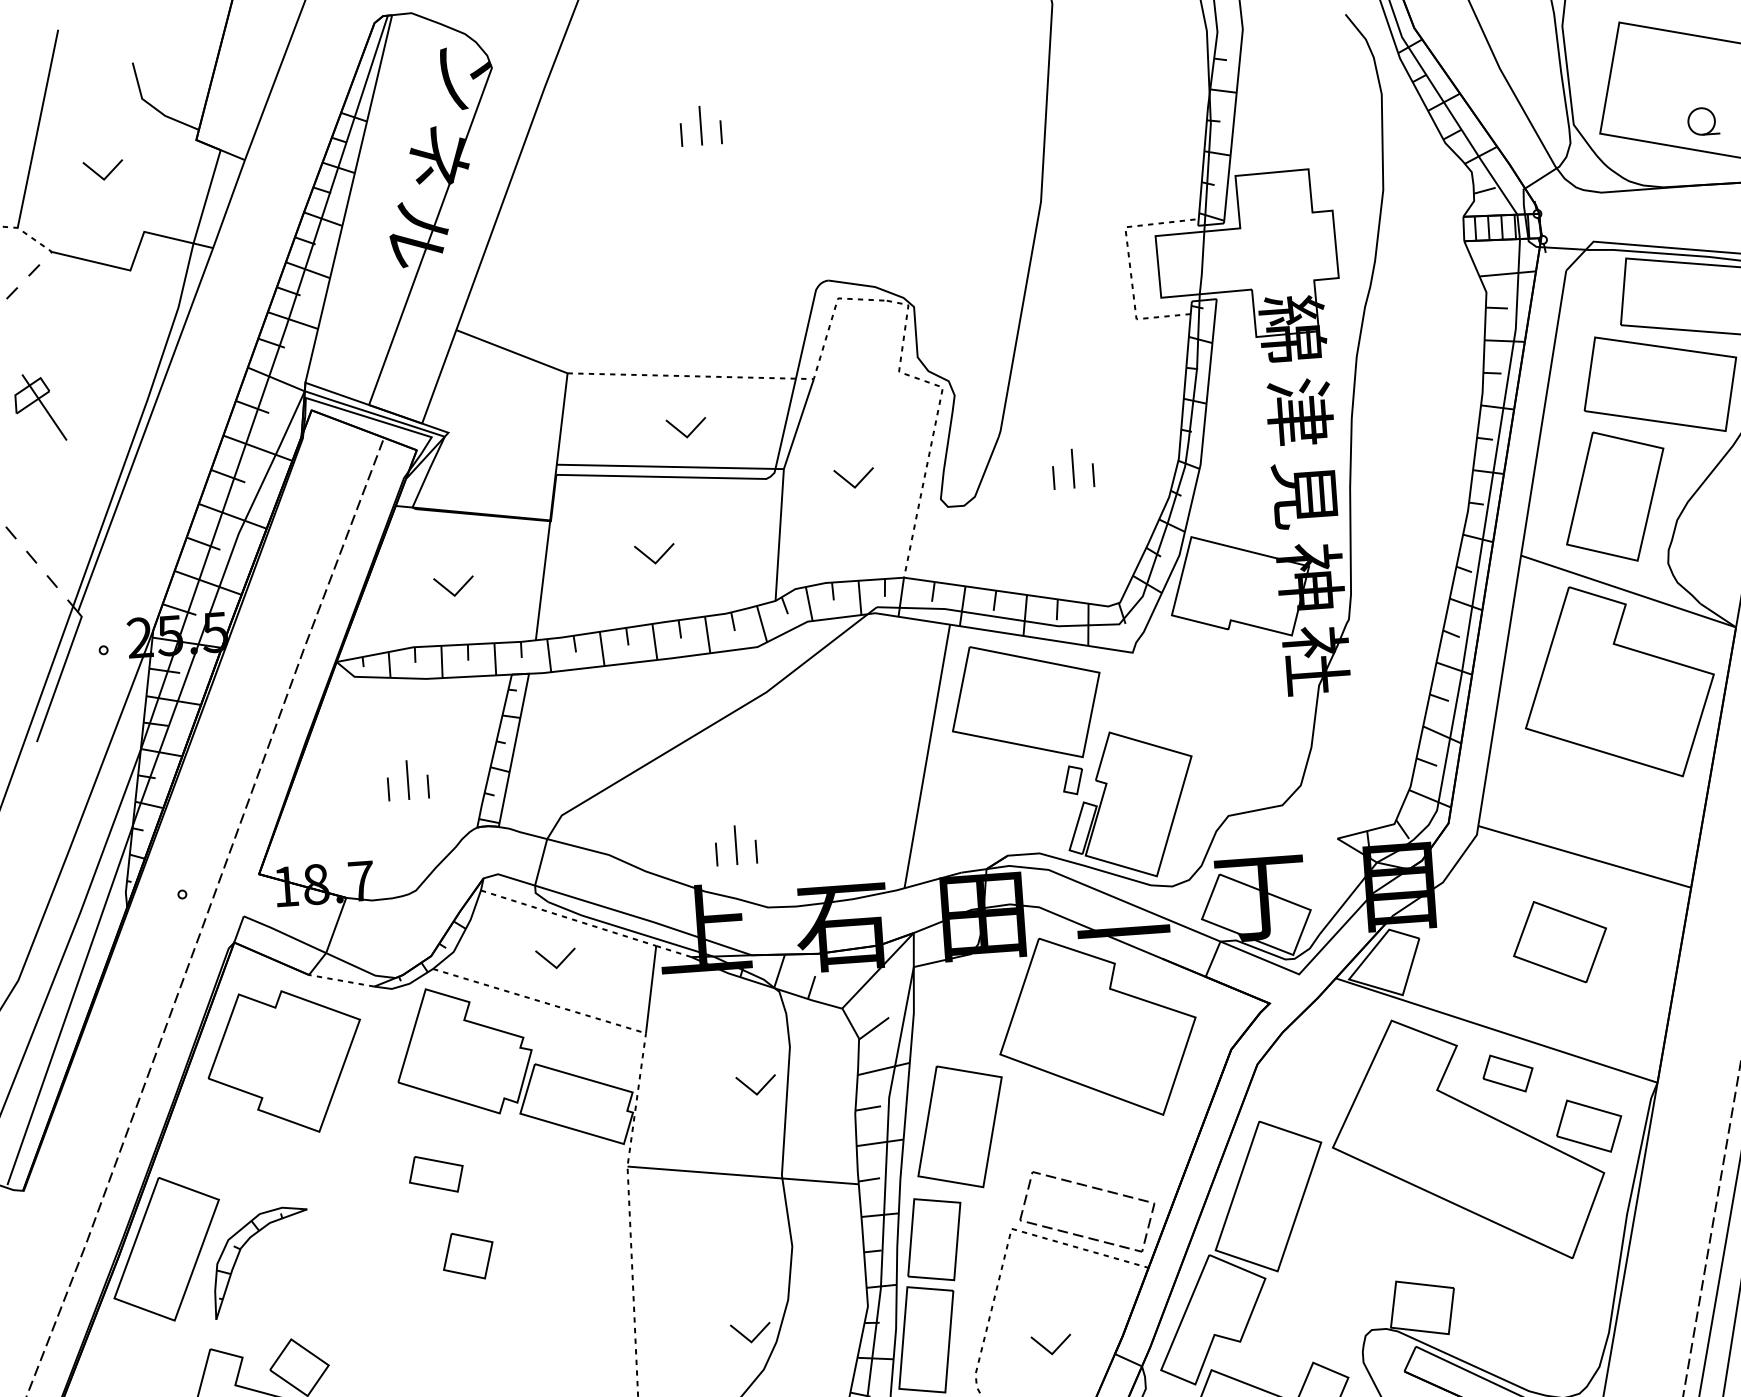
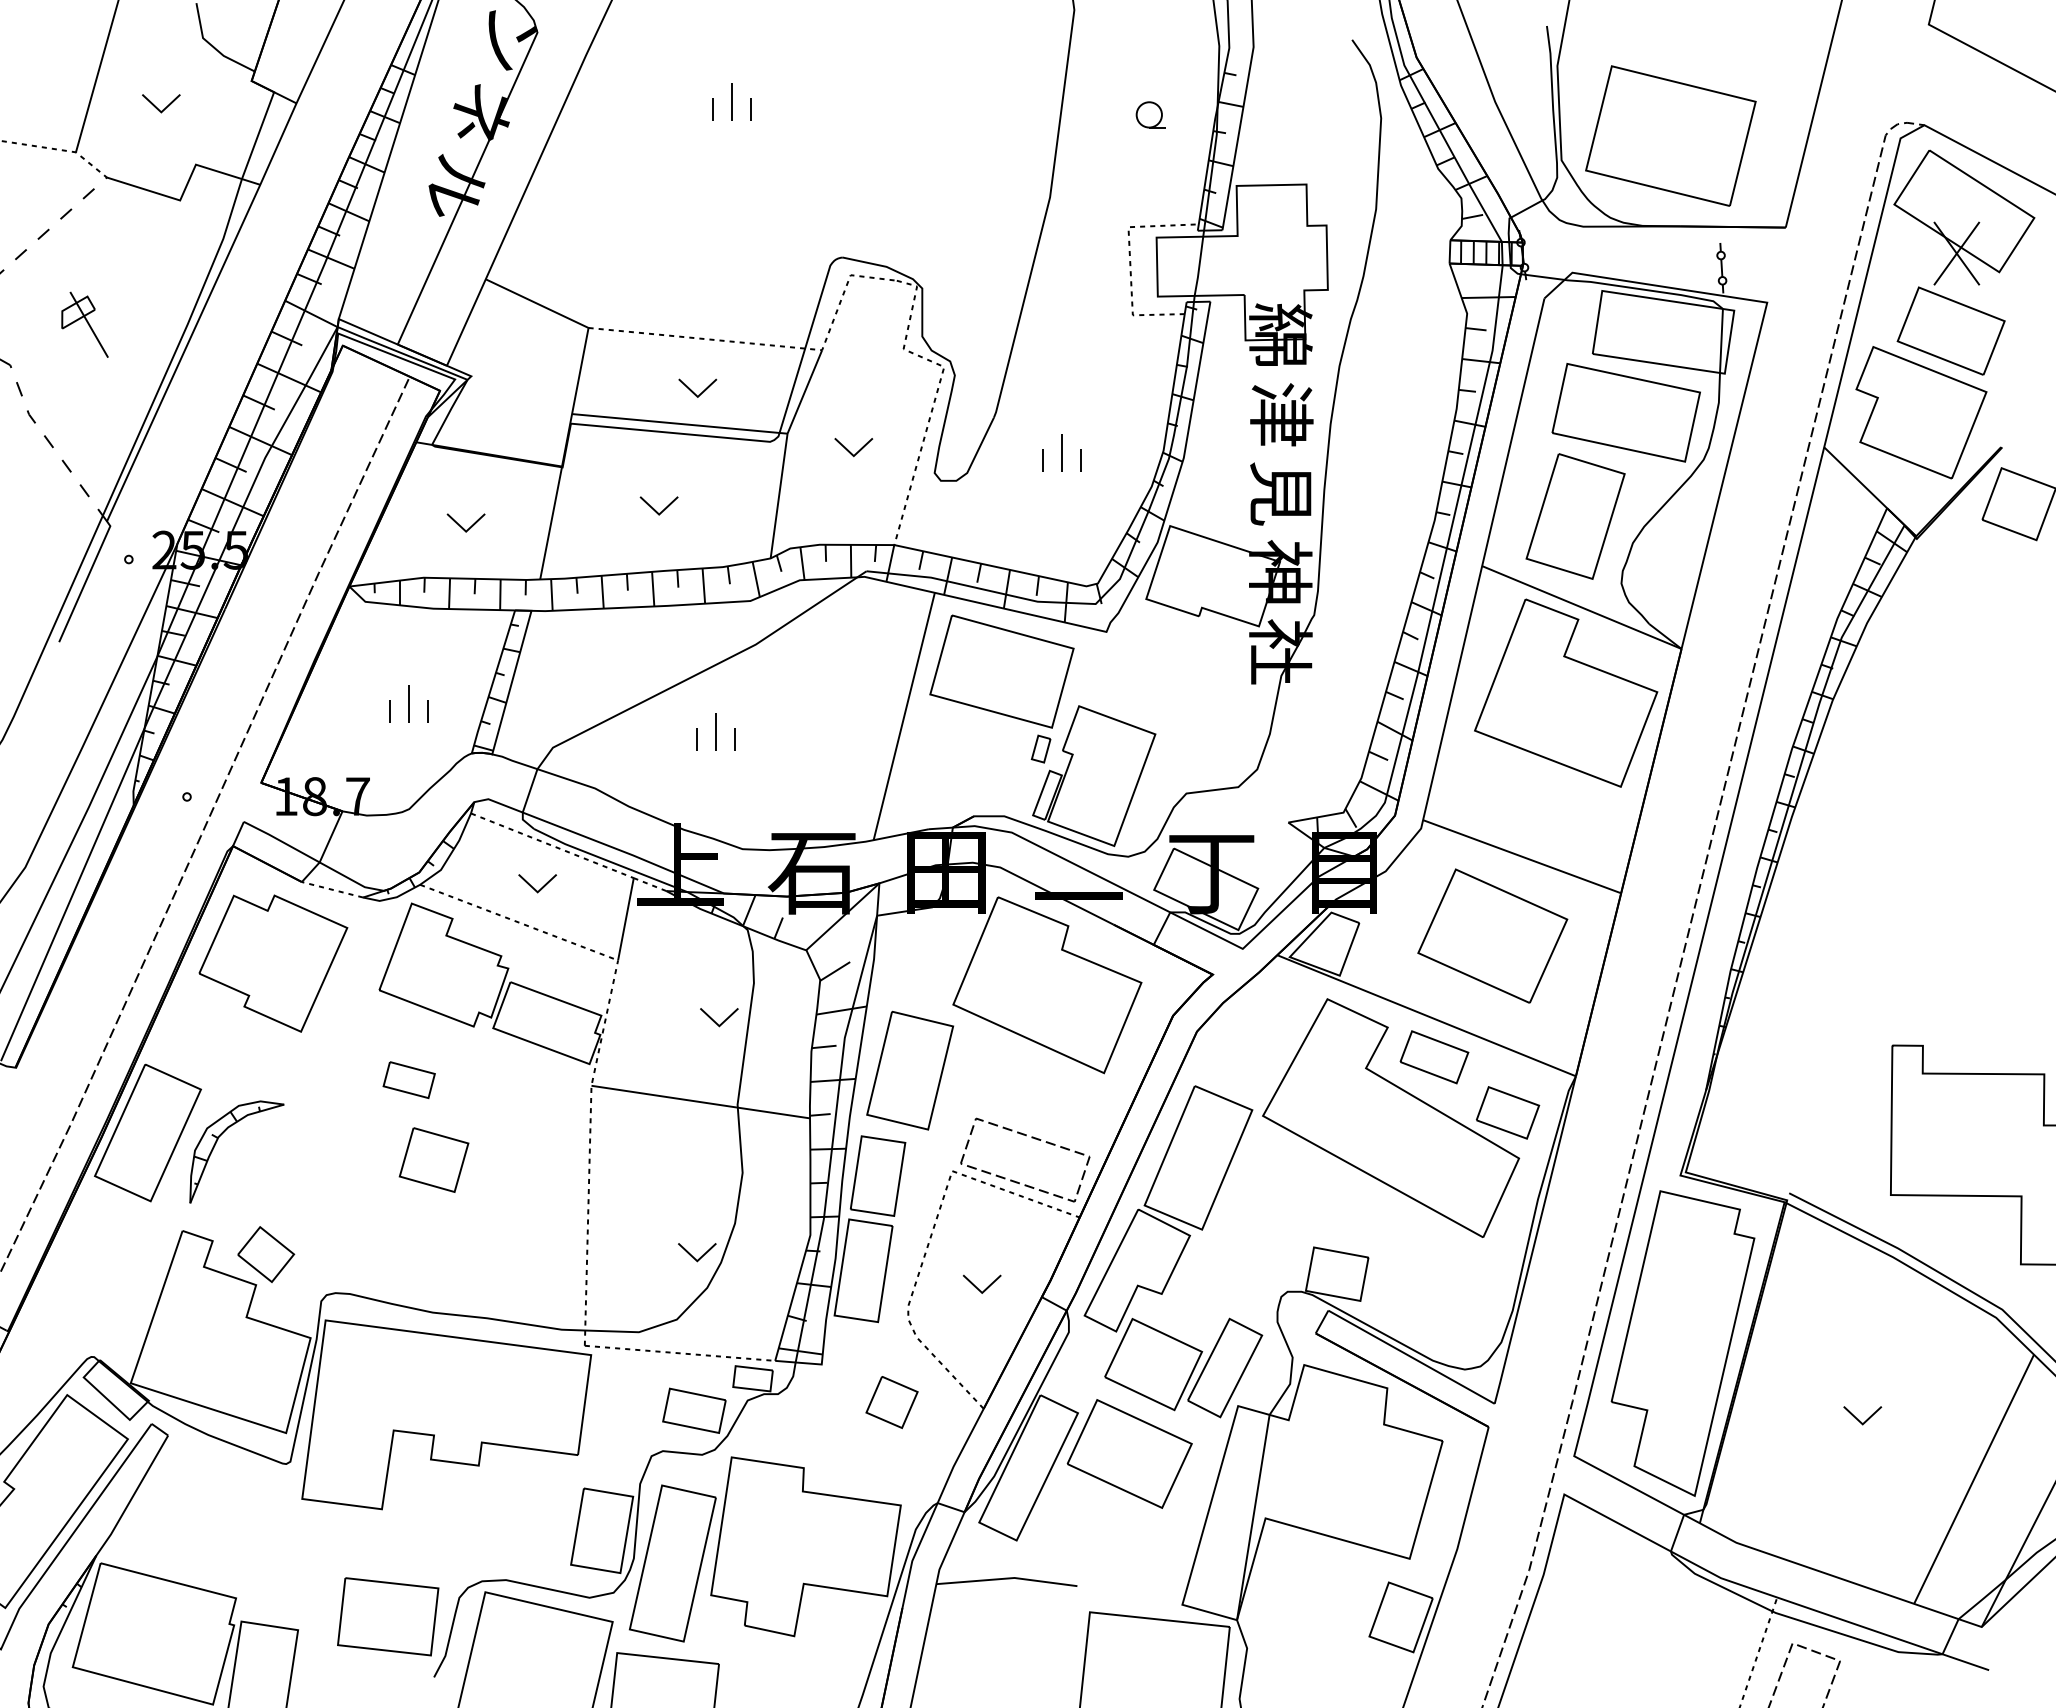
part: (1702, 120) -> (1150, 114), moved
part: (734, 844) -> (715, 731), moved
part: (1559, 941) -> (1492, 935), size x1.67
part: (1508, 1073) -> (1434, 1057), size x1.43
part: (467, 1255) -> (433, 1159), size x1.43

